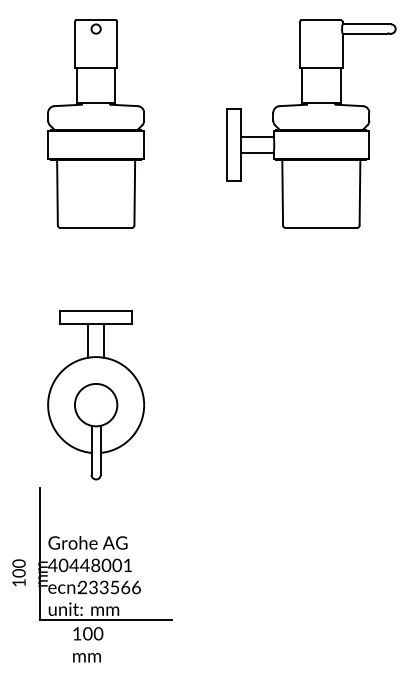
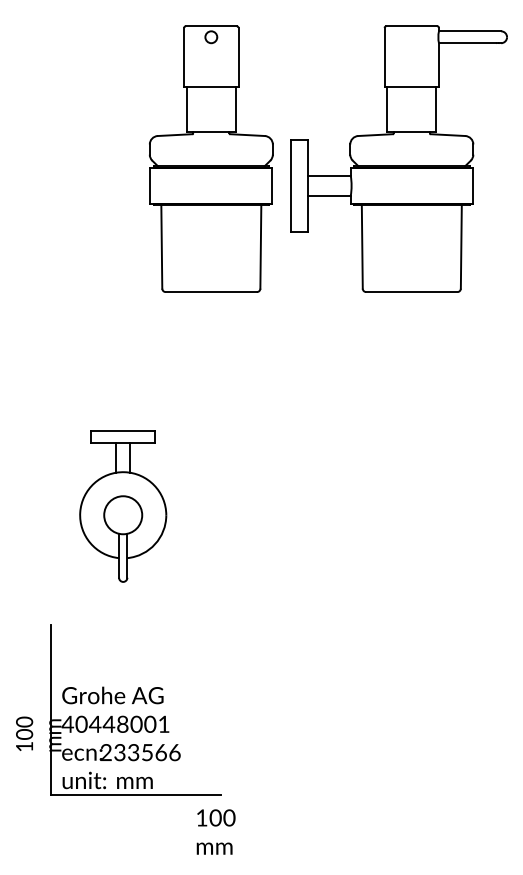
part: (96, 123) -> (211, 158), moved
part: (95, 395) -> (122, 506), size x0.7
text: (87, 644) -> (215, 831), moved

